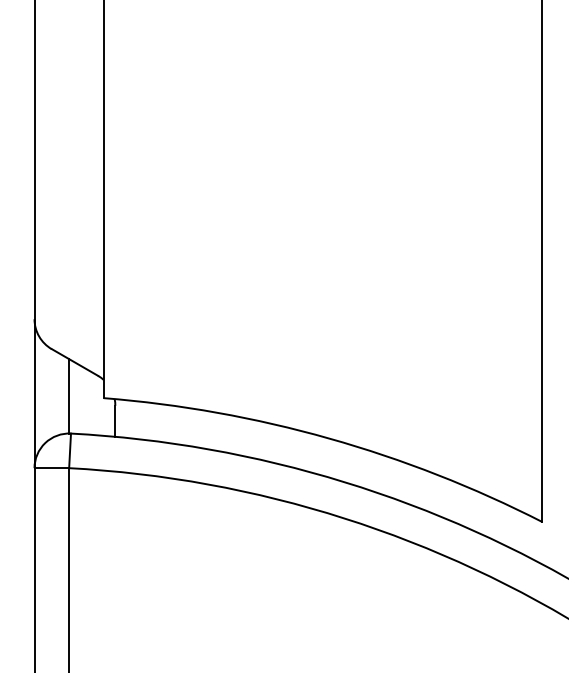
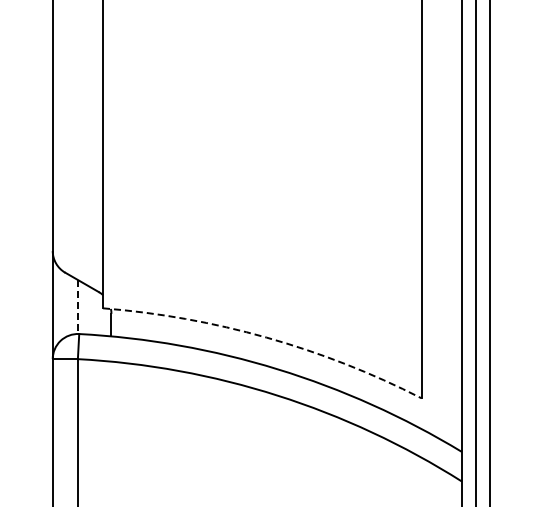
line: (68, 397) -> (77, 307), solid -> dashed
arc: (328, 438) -> (266, 337), solid -> dashed

